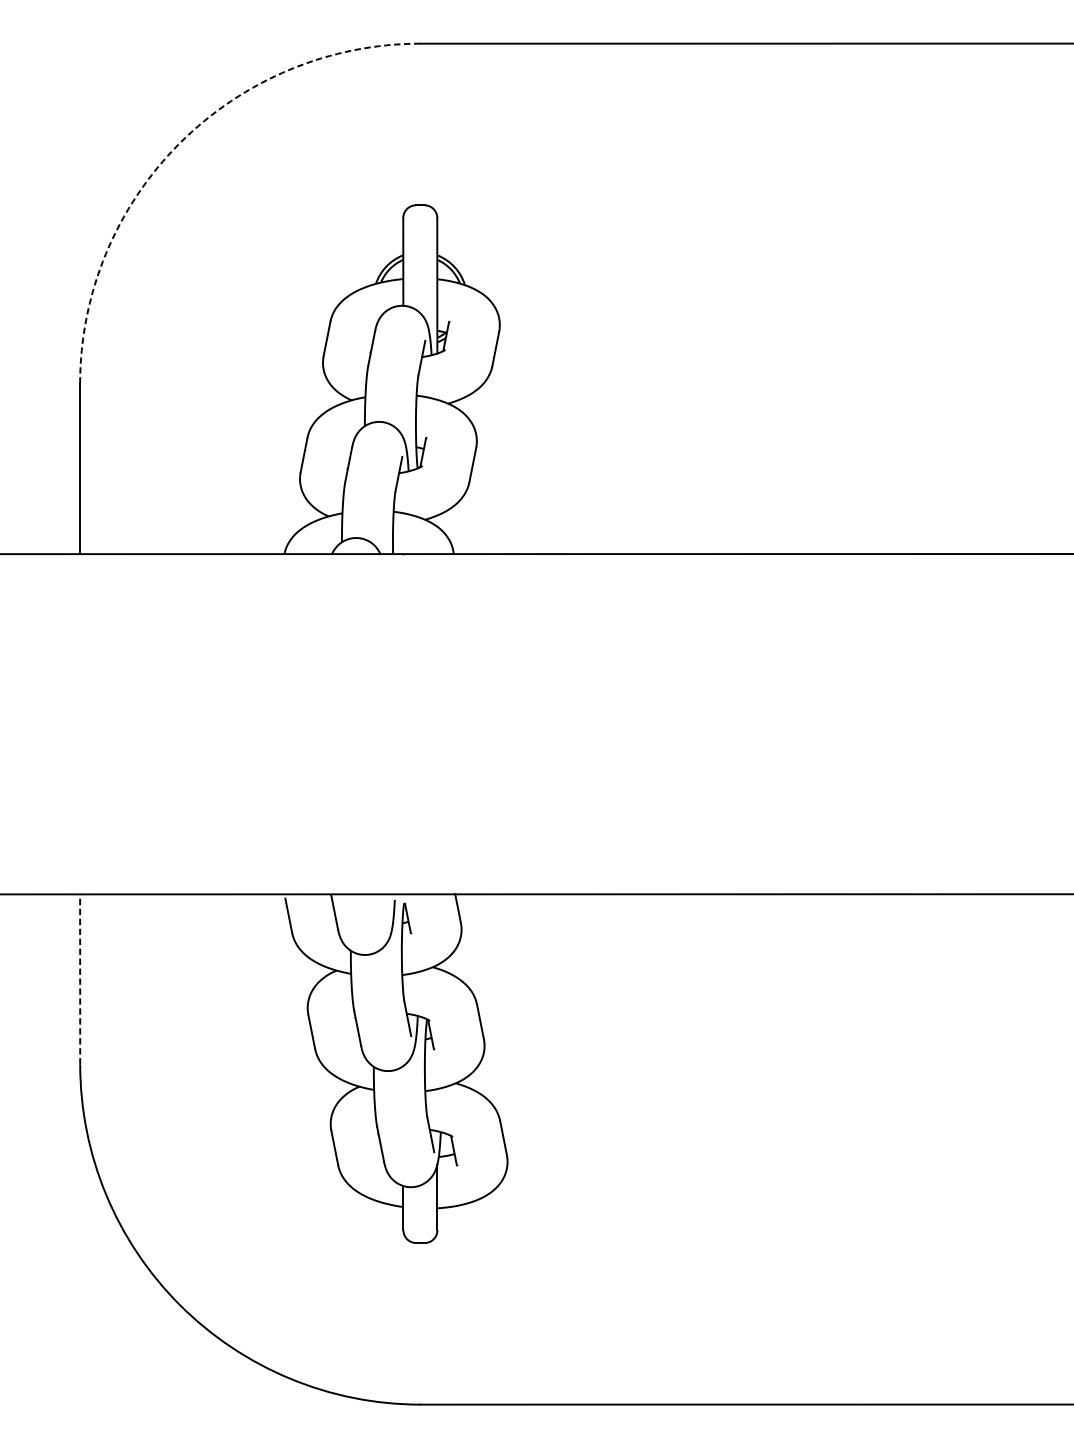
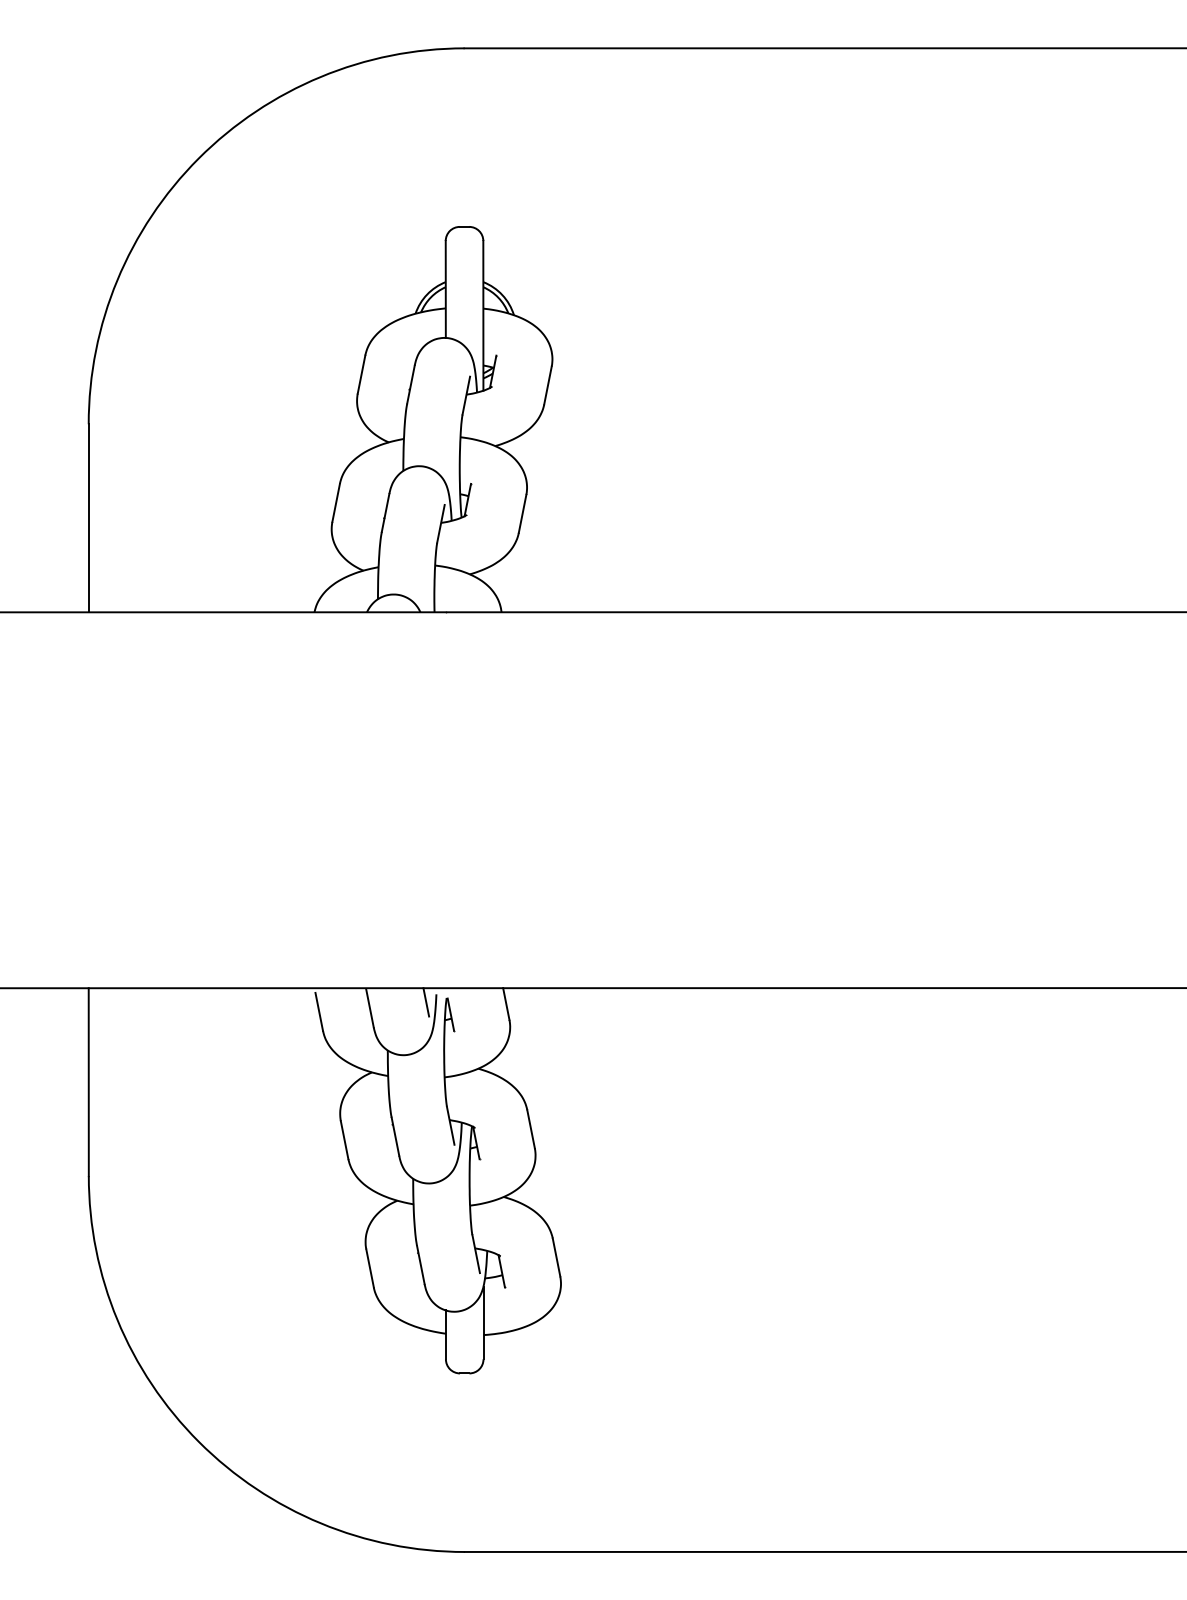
arc: (179, 143) -> (198, 158), dashed -> solid
line: (385, 907) -> (426, 1002), added
line: (79, 979) -> (88, 1082), dashed -> solid

